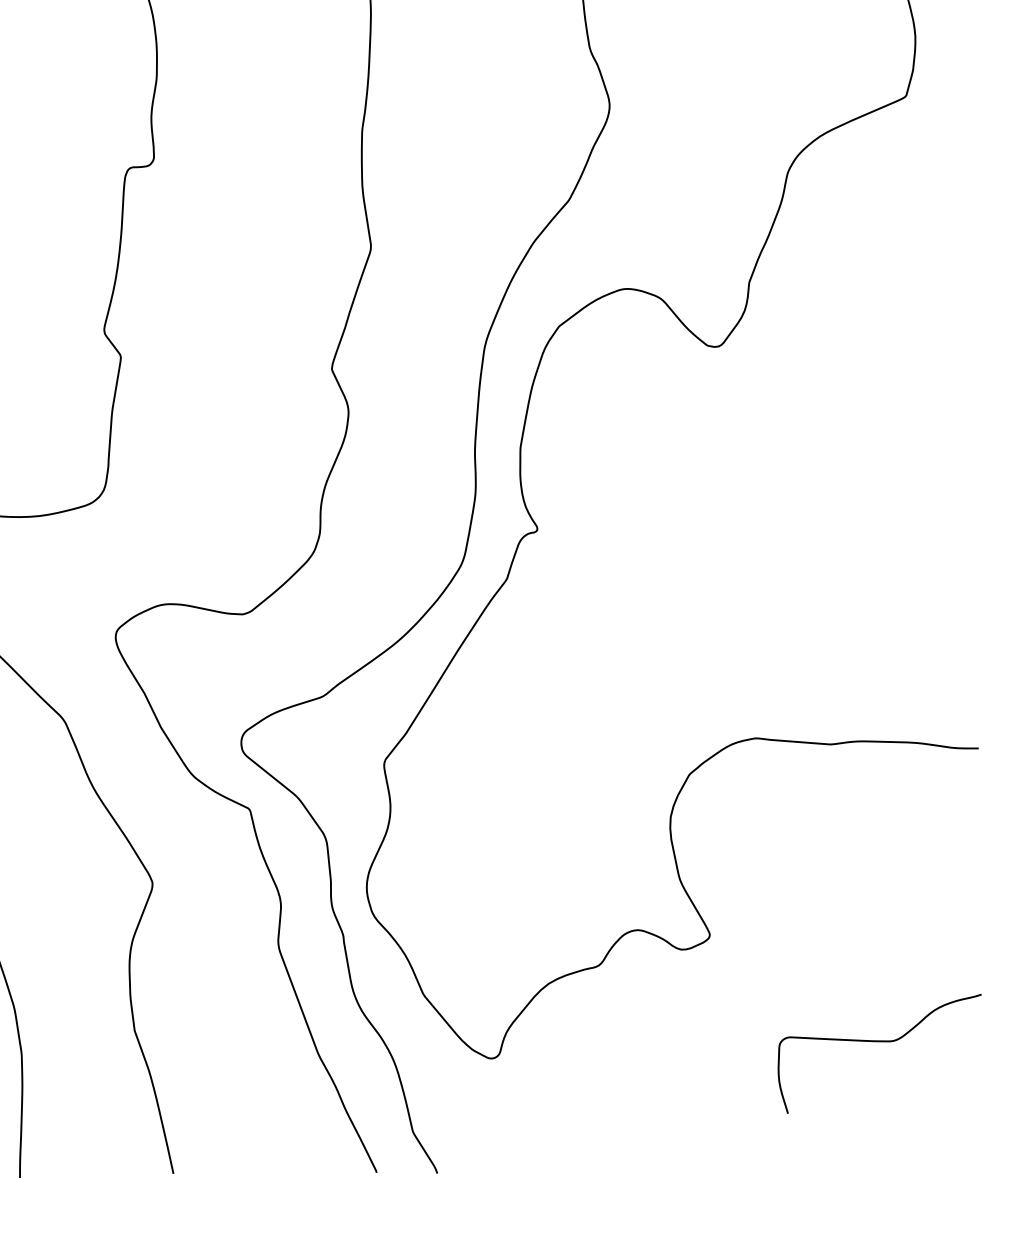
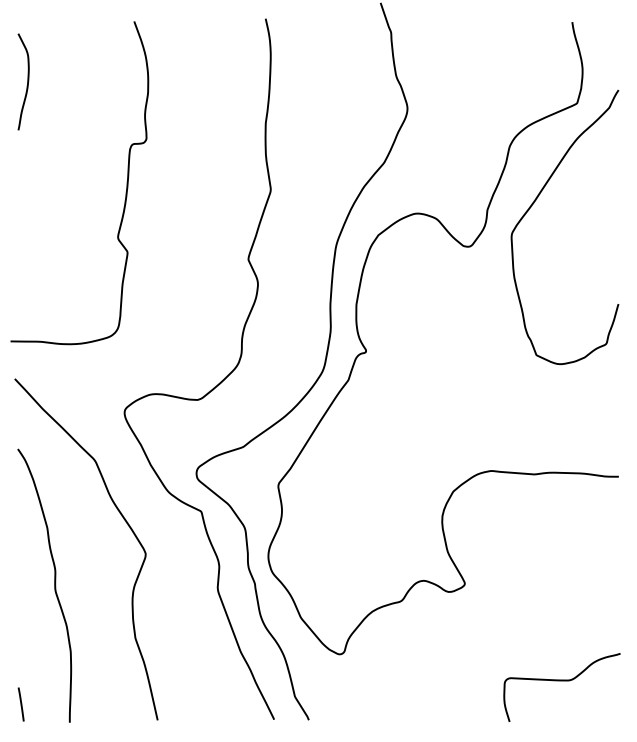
curve: (831, 271) -> (534, 203), added
curve: (878, 1043) -> (561, 681), moved

